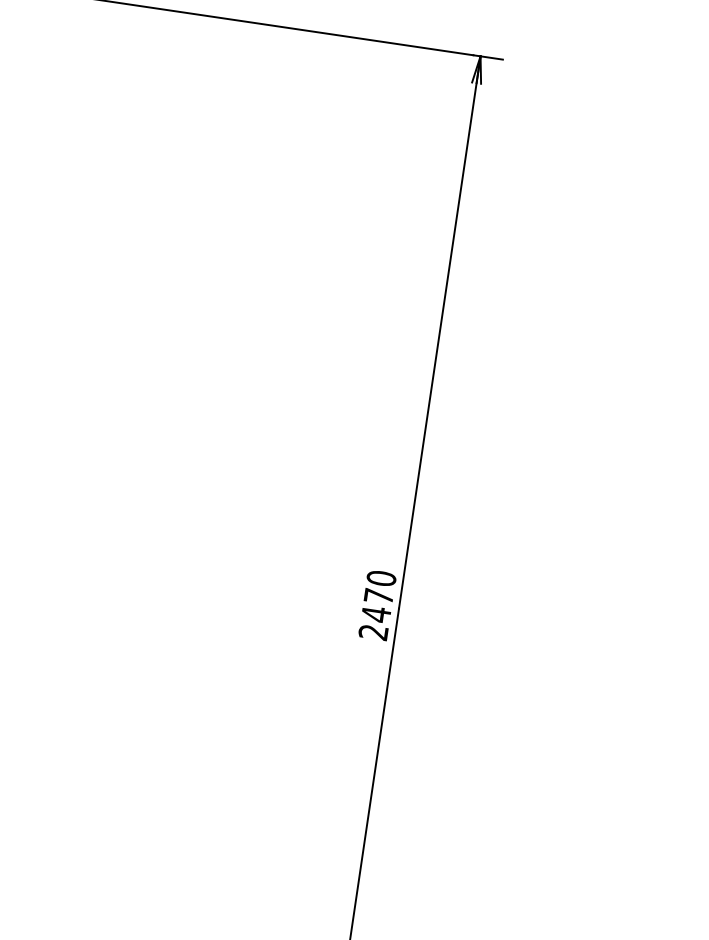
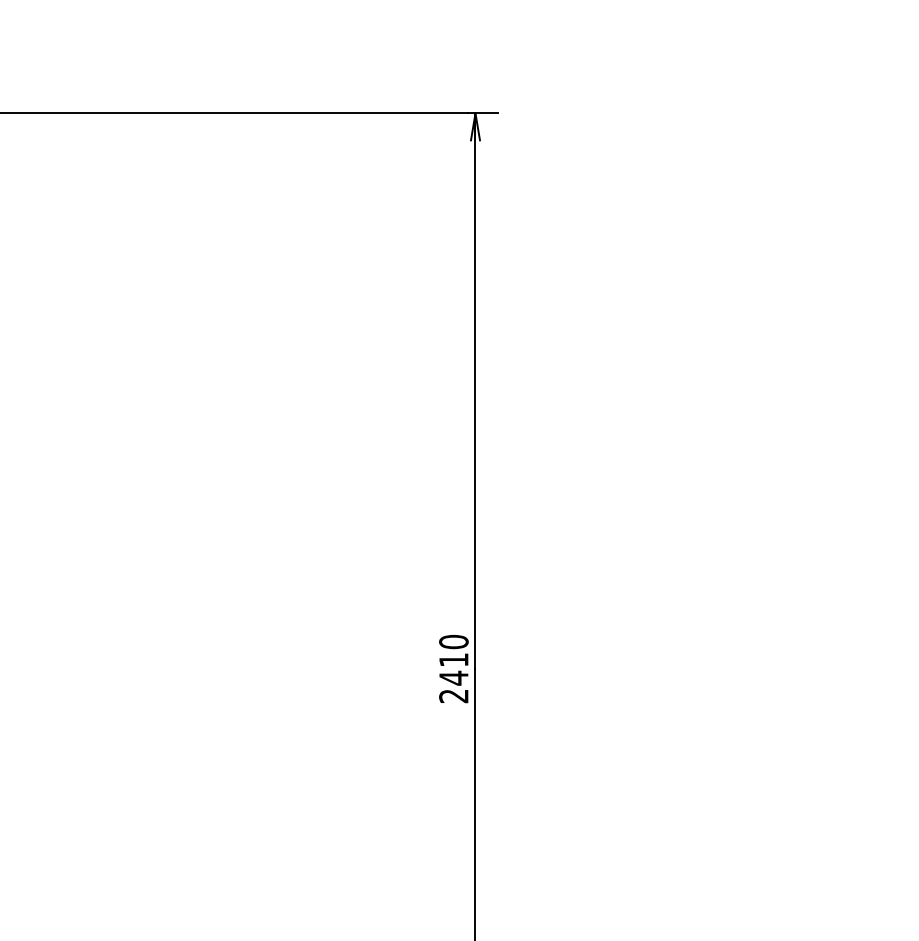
text: (378, 595) -> (453, 659), 2470 -> 2410

